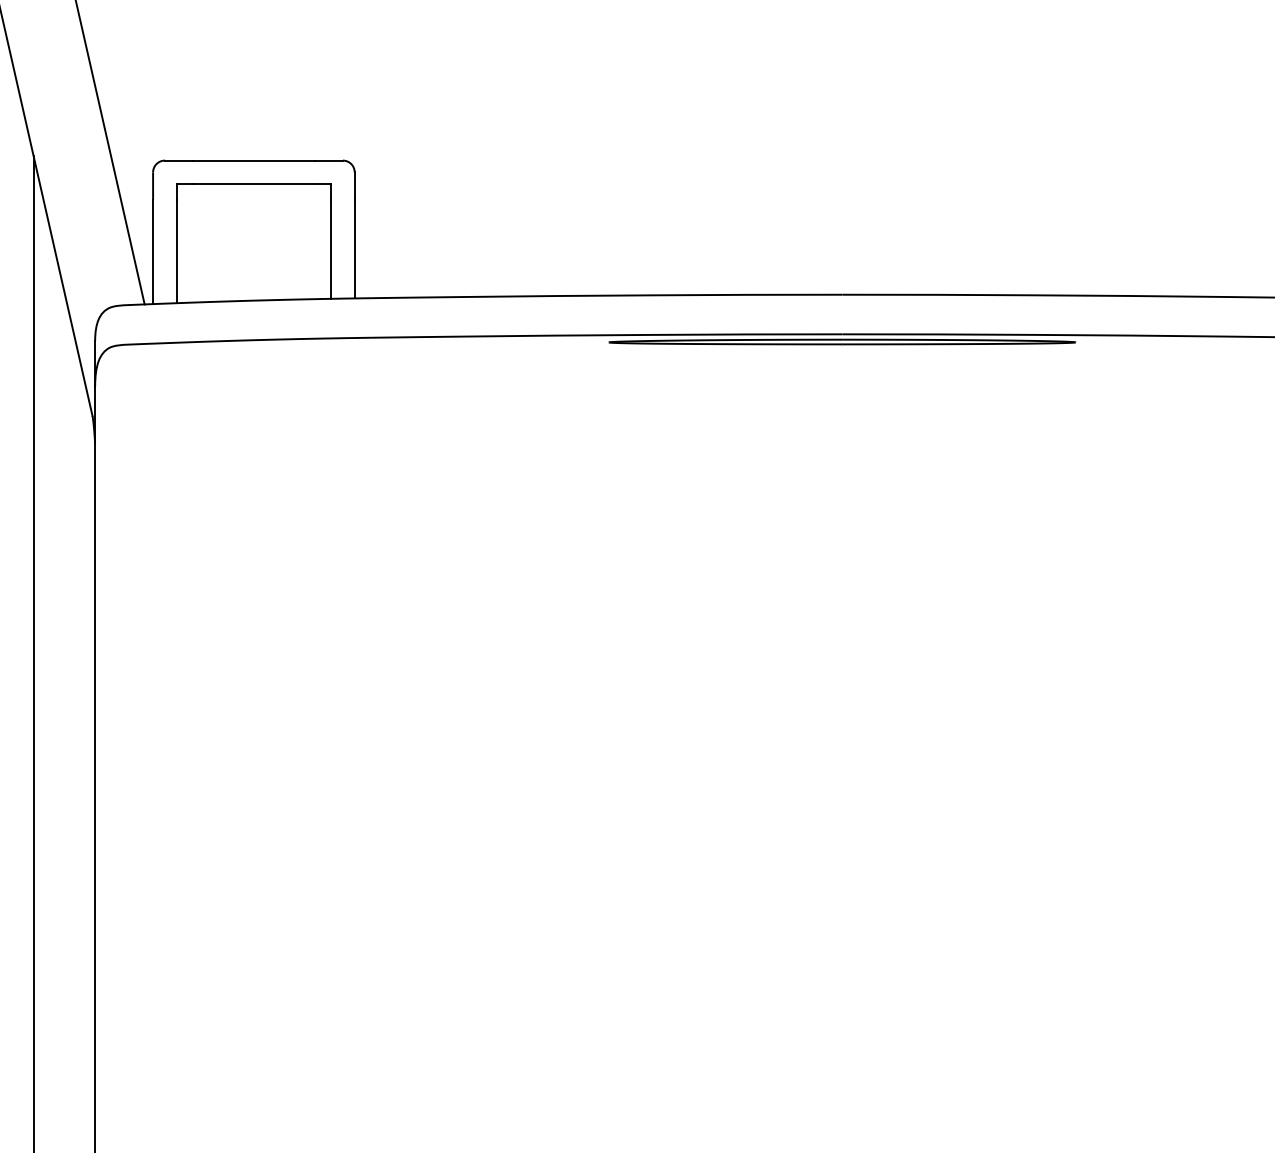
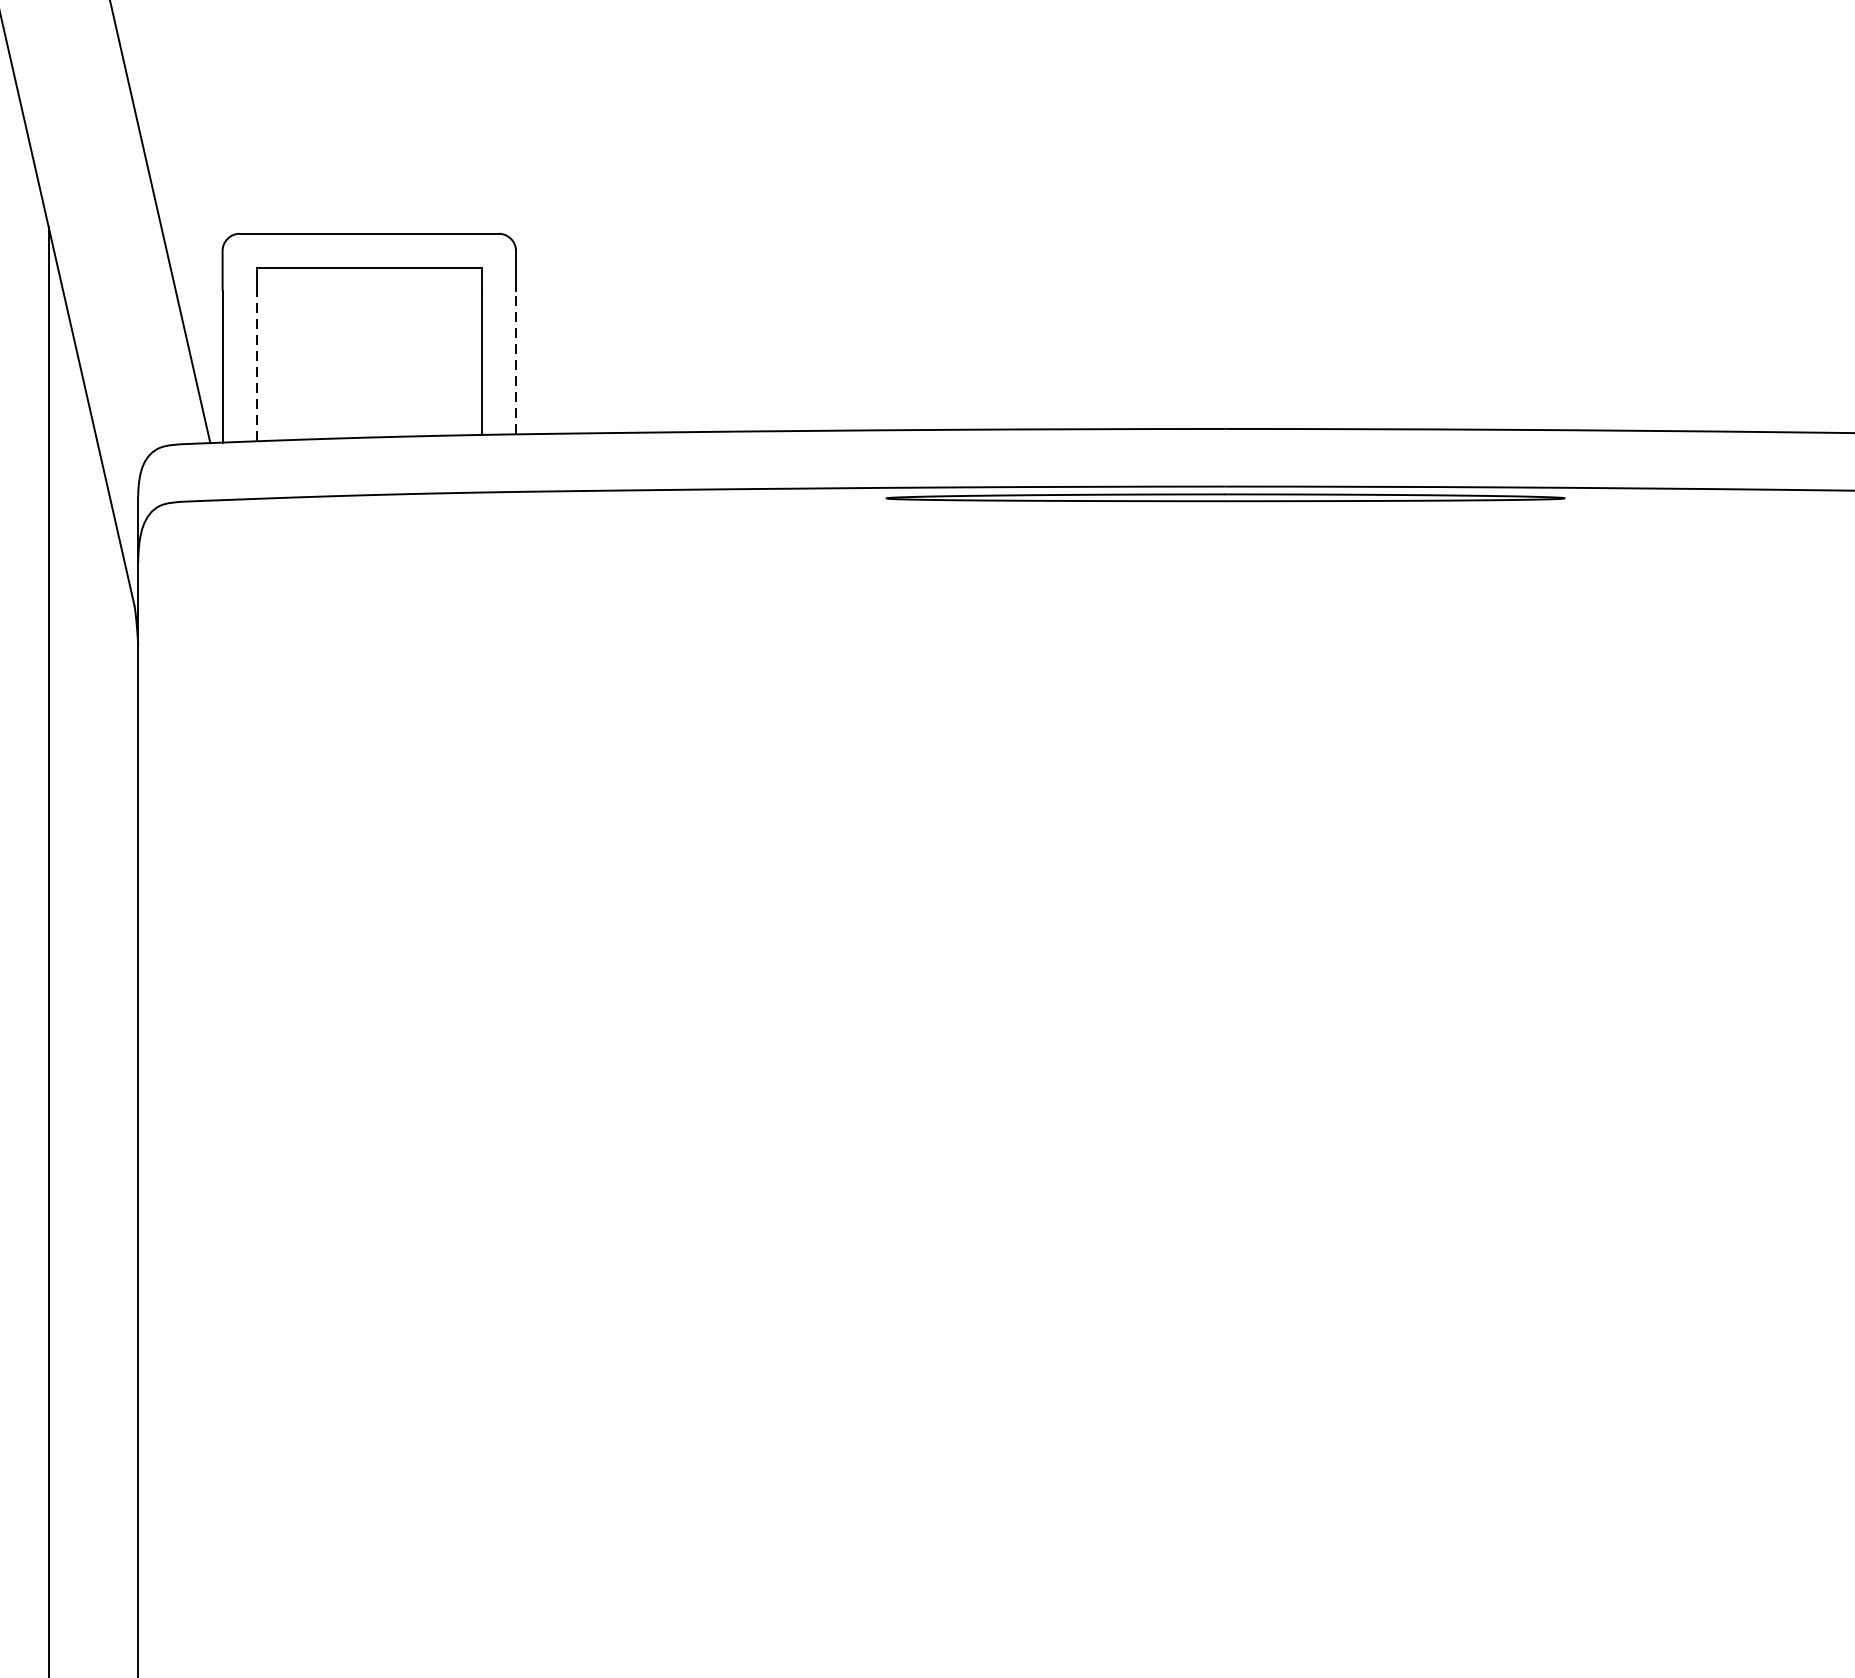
line: (354, 248) -> (515, 361), solid -> dashed
line: (176, 251) -> (256, 366), solid -> dashed

